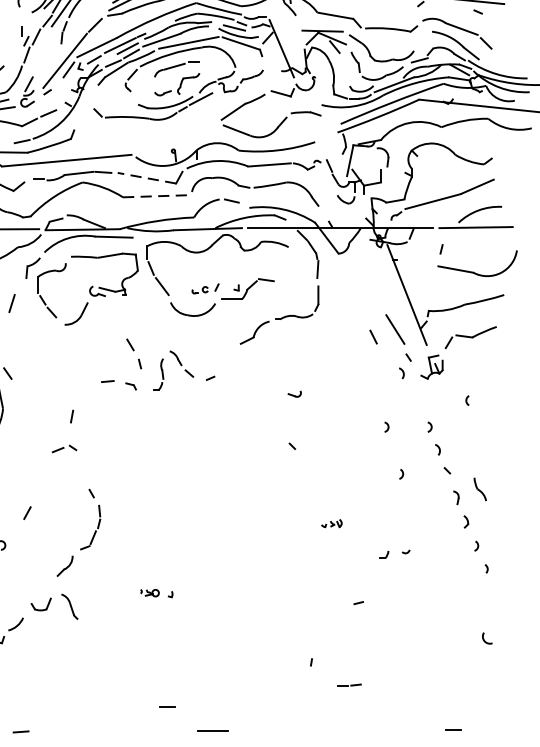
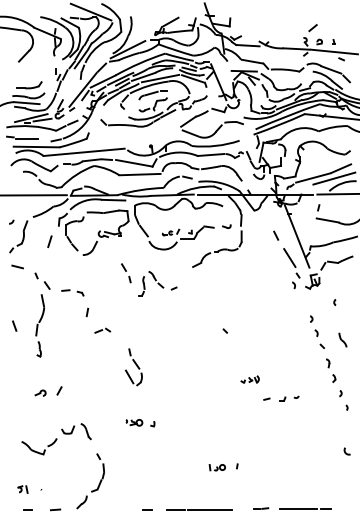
line: (147, 178) -> (134, 163), dashed -> solid
line: (155, 196) -> (139, 174), dashed -> solid
line: (466, 202) -> (334, 178), added
line: (374, 336) -> (276, 235), moved
part: (118, 384) -> (72, 292), moved
part: (294, 394) -> (226, 226), moved
arc: (386, 426) -> (284, 318), removed
part: (64, 448) -> (102, 330), moved
arc: (401, 474) -> (293, 348), removed
part: (479, 488) -> (342, 339), moved
part: (145, 504) -> (133, 367), added
line: (27, 512) -> (59, 390), moved
part: (330, 523) -> (249, 379), size x1.43
part: (91, 538) -> (98, 484), moved
part: (156, 593) -> (140, 423), size x1.43
line: (358, 601) -> (266, 398), moved
part: (278, 664) -> (216, 467), added
line: (350, 685) -> (261, 508), moved
line: (168, 707) -> (147, 509), moved
line: (409, 729) -> (298, 508), added
line: (267, 731) -> (209, 509), added

